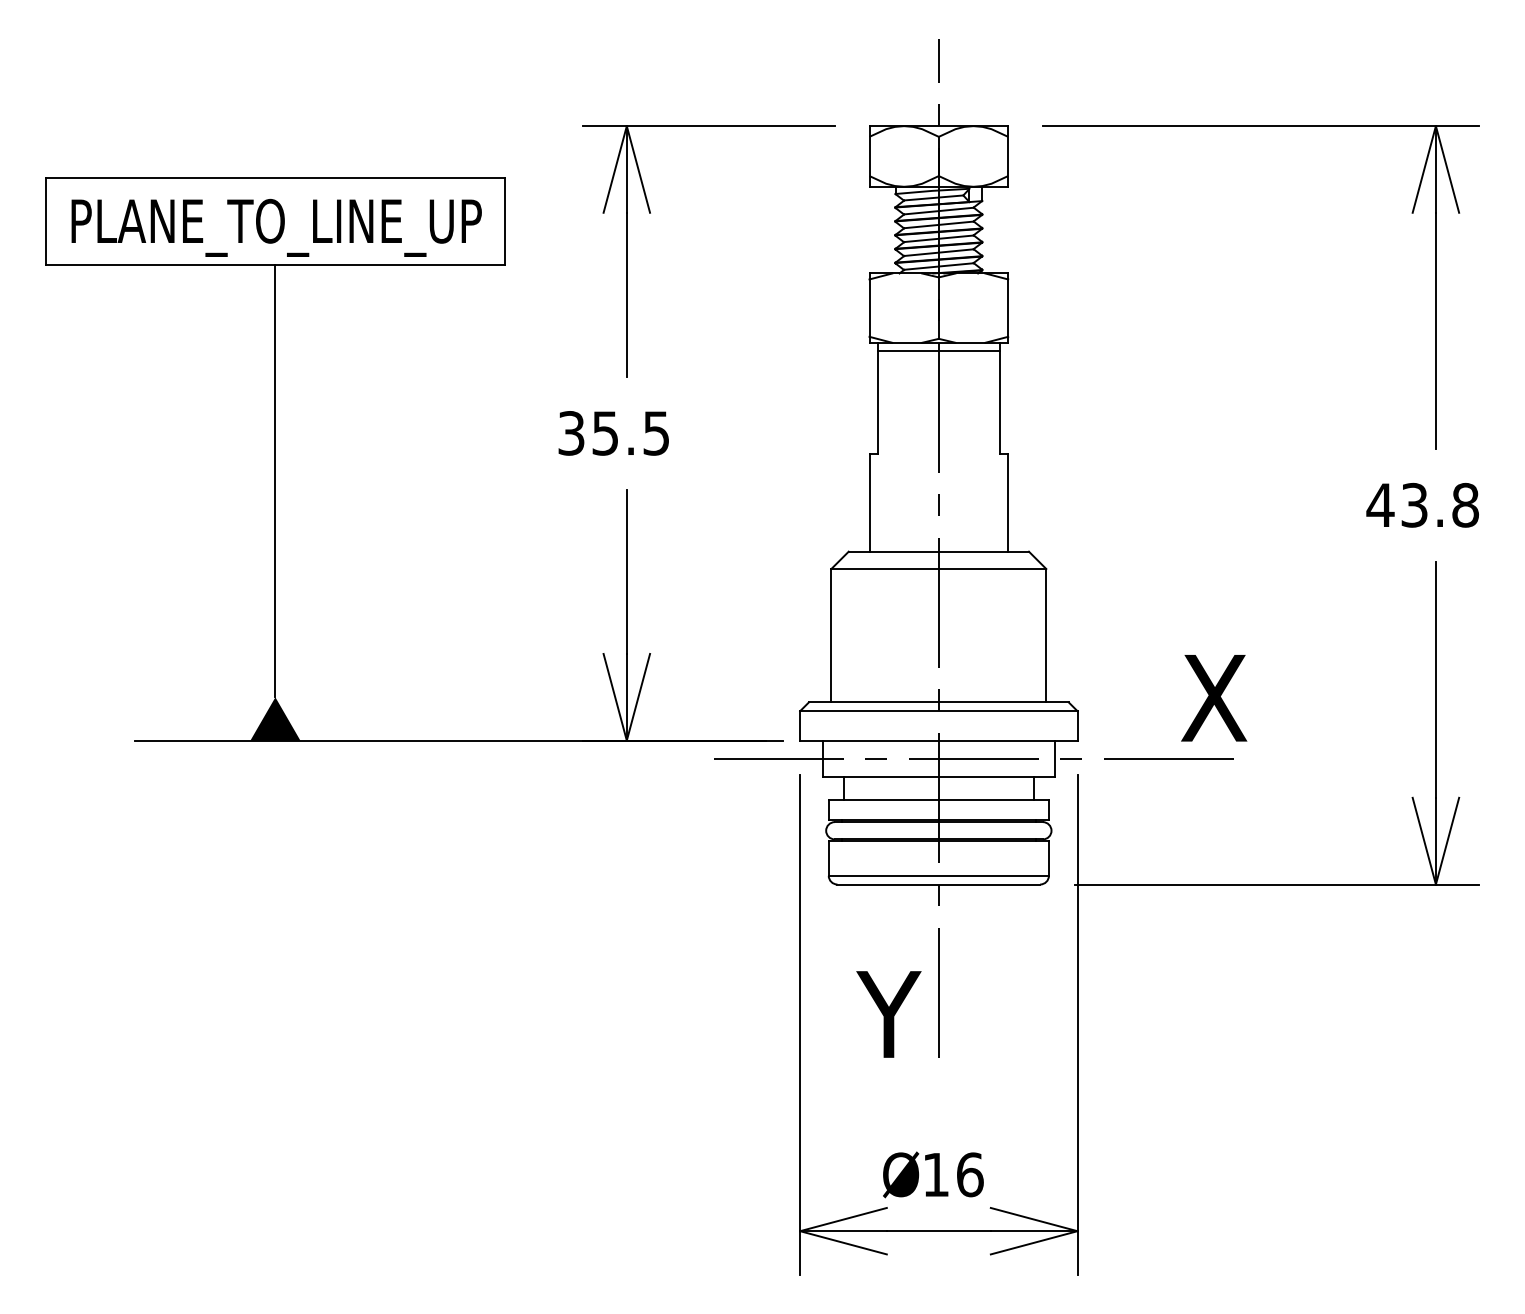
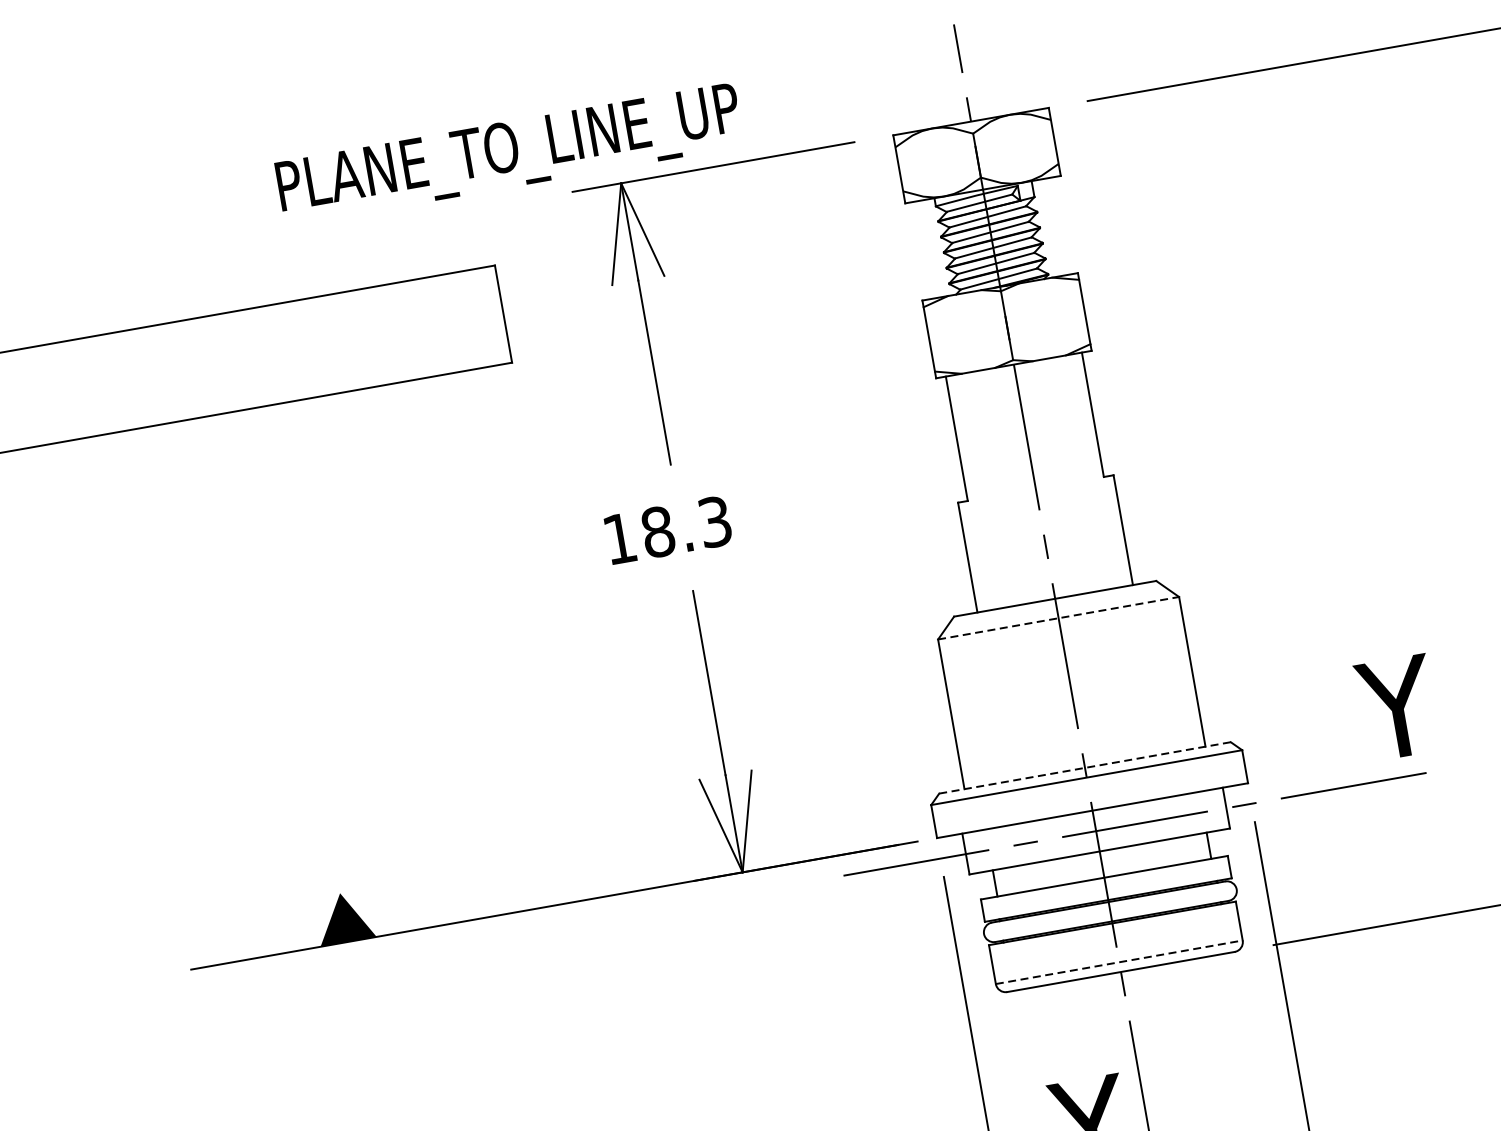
text: (276, 227) -> (509, 153), moved
line: (938, 351) -> (1015, 374), removed
text: (613, 433) -> (667, 530), 35.5 -> 18.3
line: (275, 480) -> (297, 650), removed
line: (939, 569) -> (1059, 618), solid -> dashed
text: (1215, 698) -> (1394, 708), X -> Y
line: (939, 702) -> (1085, 767), solid -> dashed
line: (939, 875) -> (1119, 961), solid -> dashed

